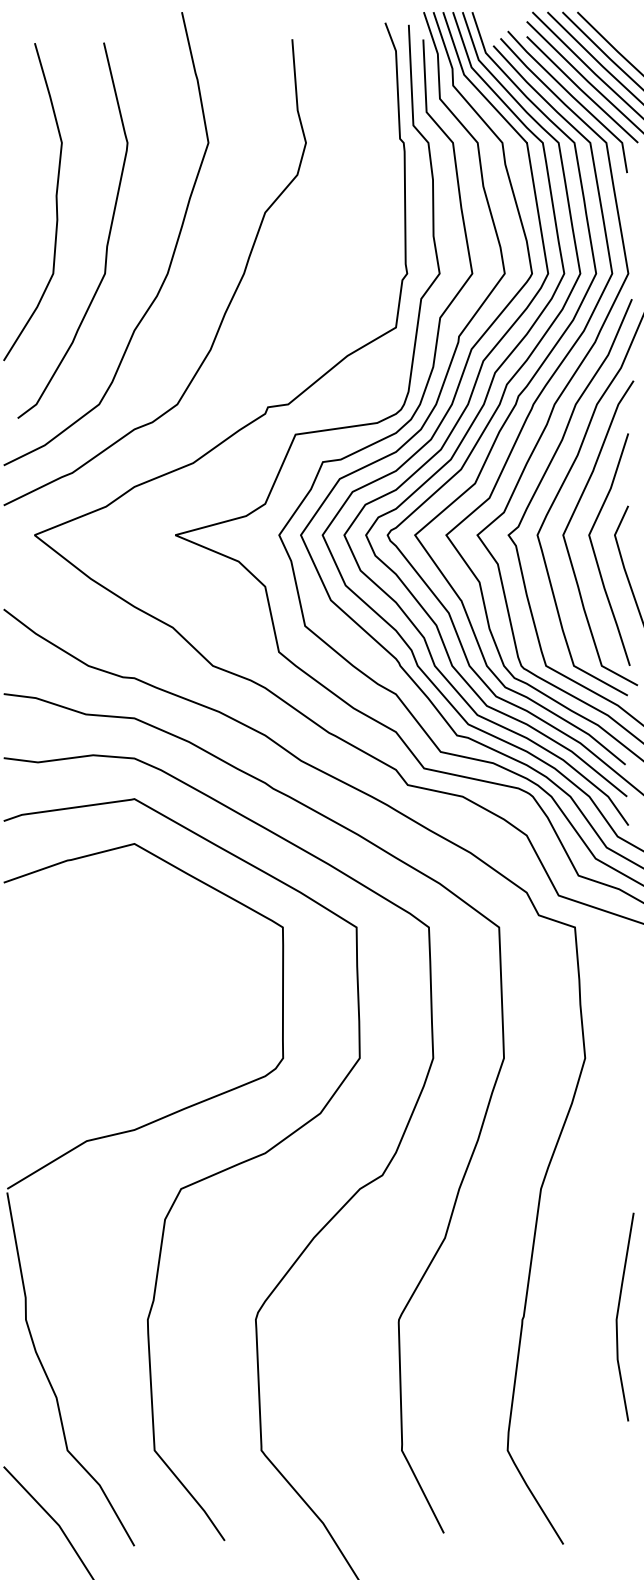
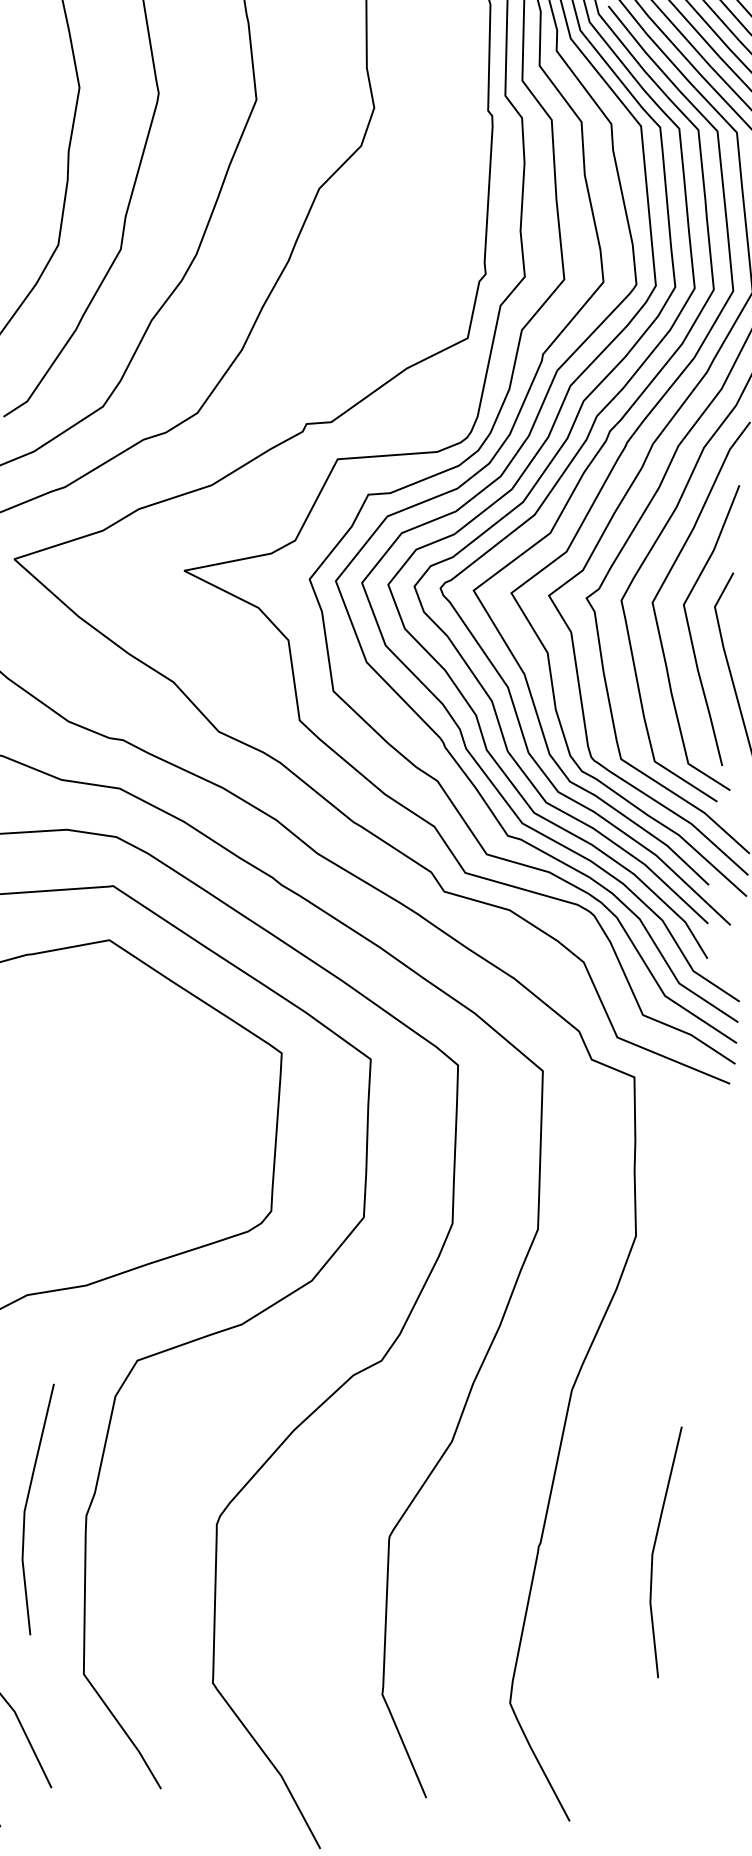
line: (98, 1315) -> (27, 1506), added

